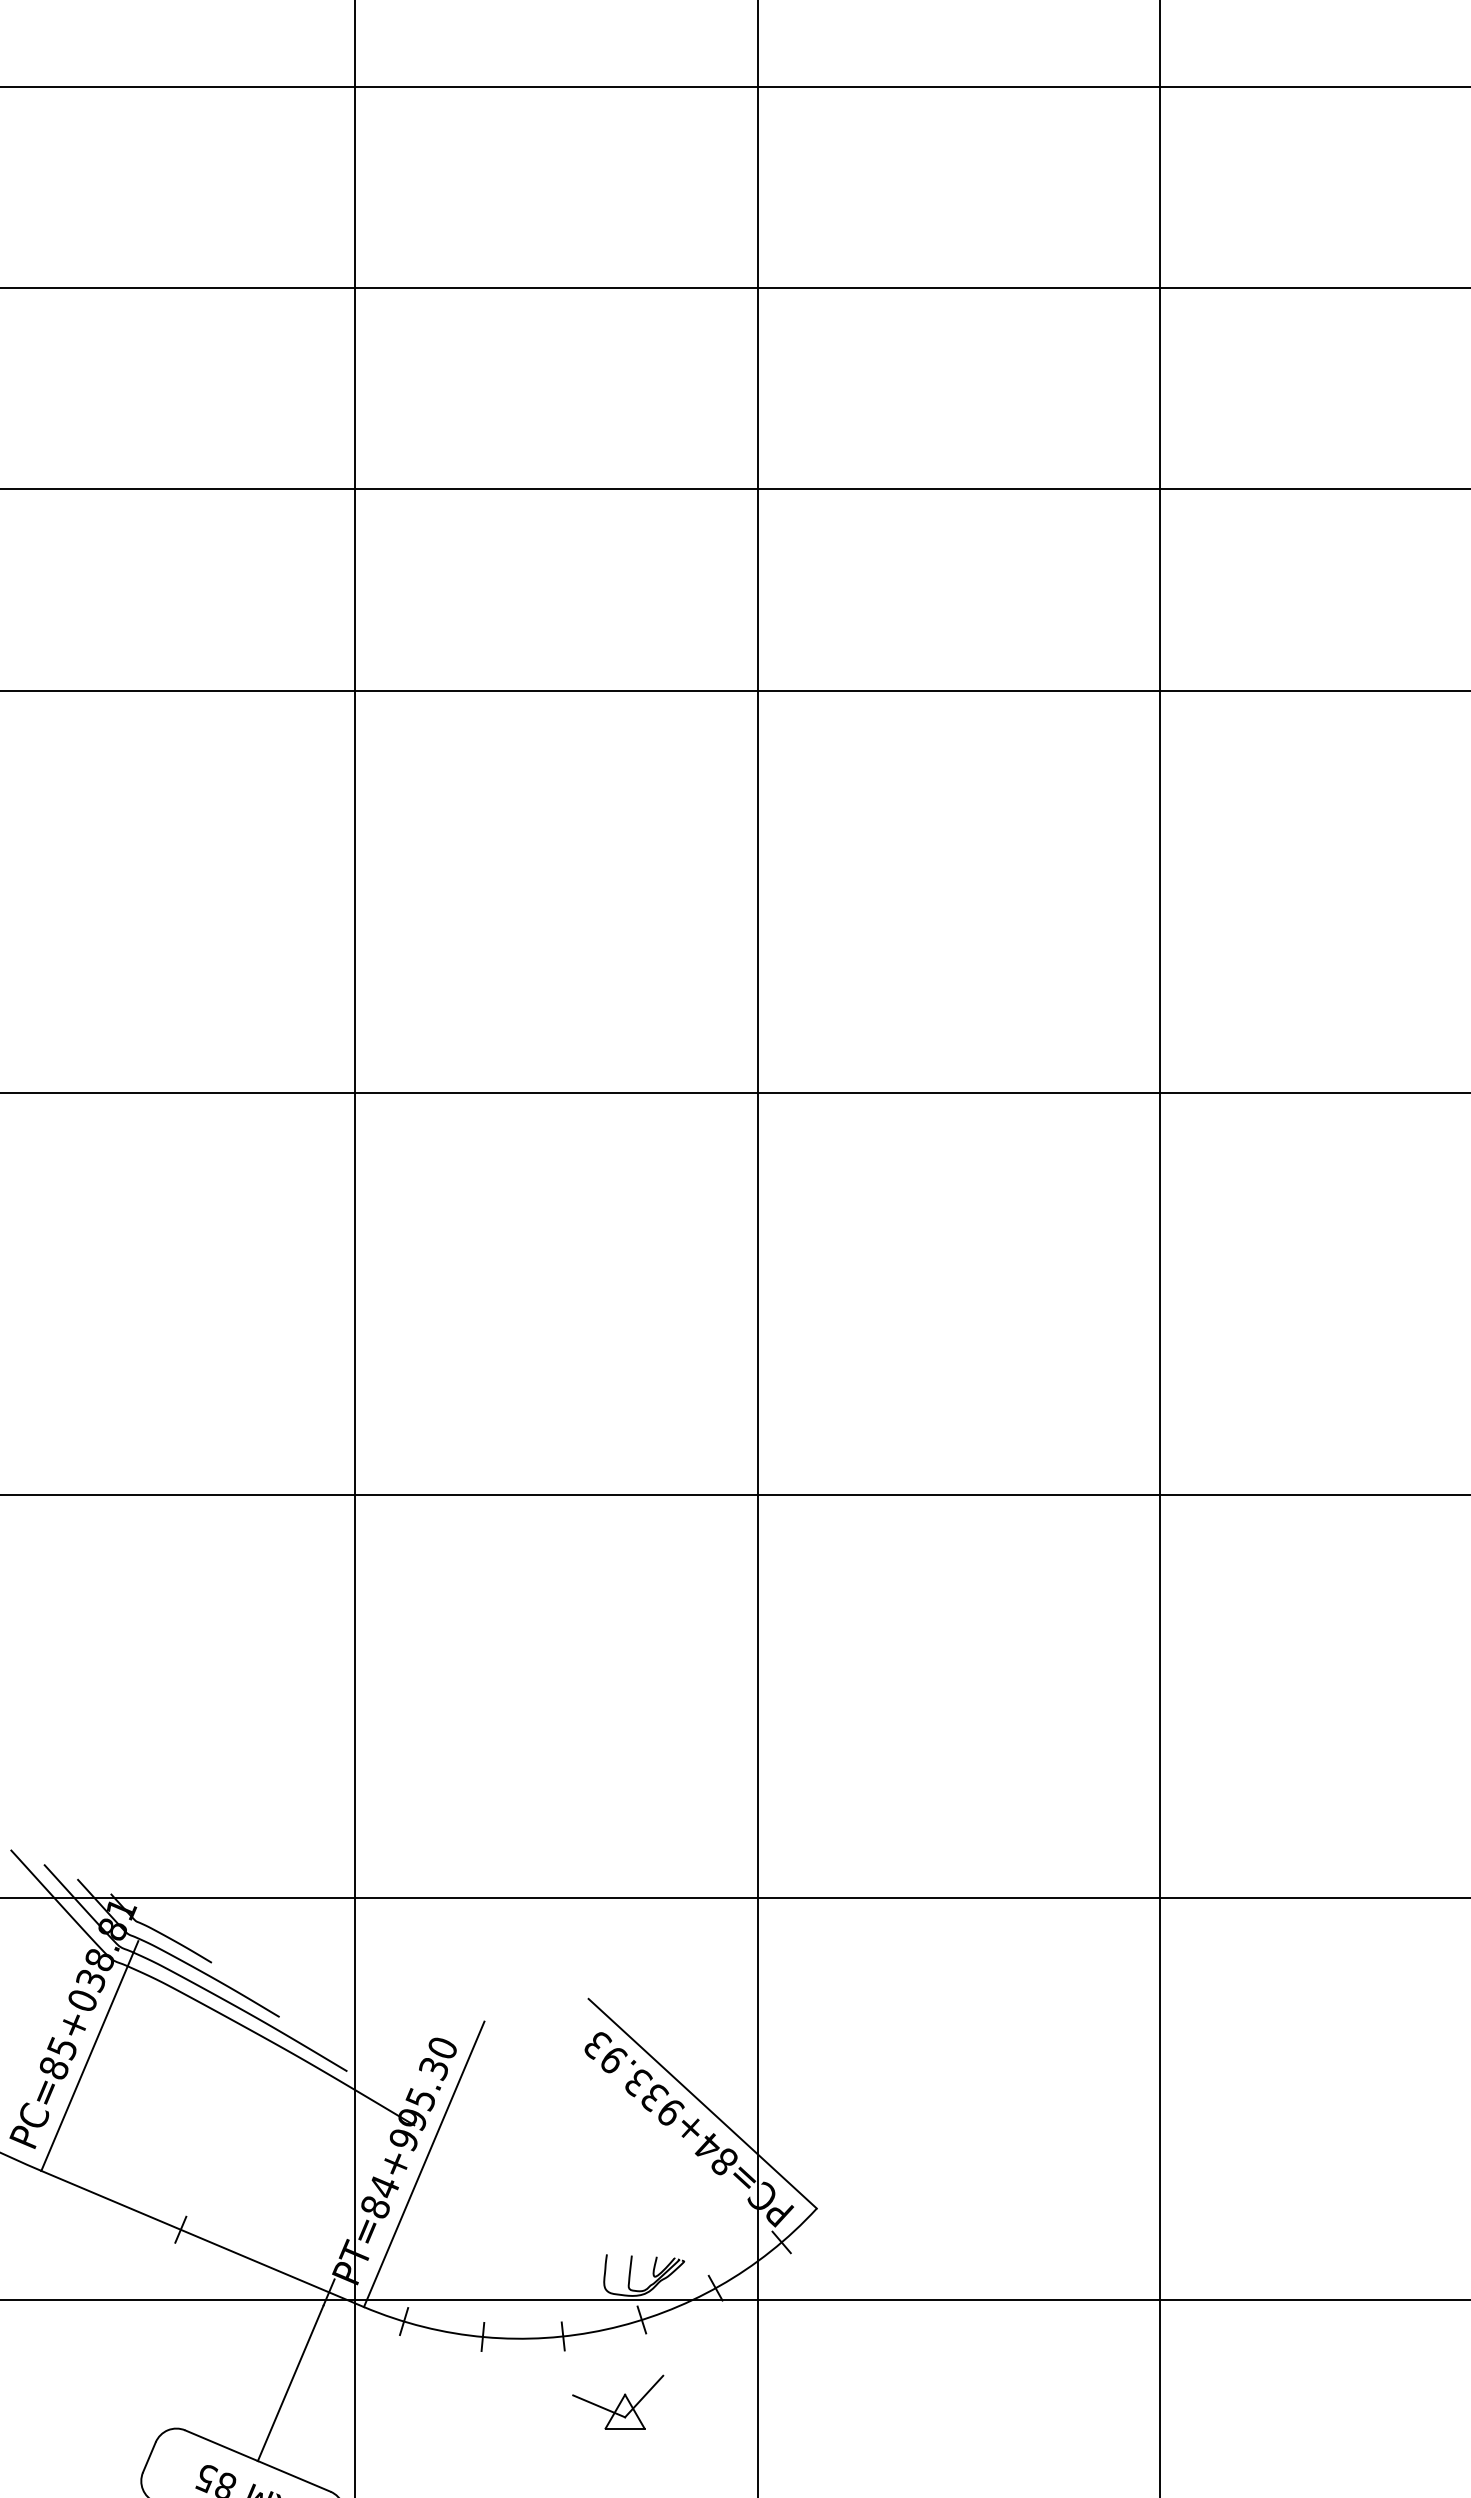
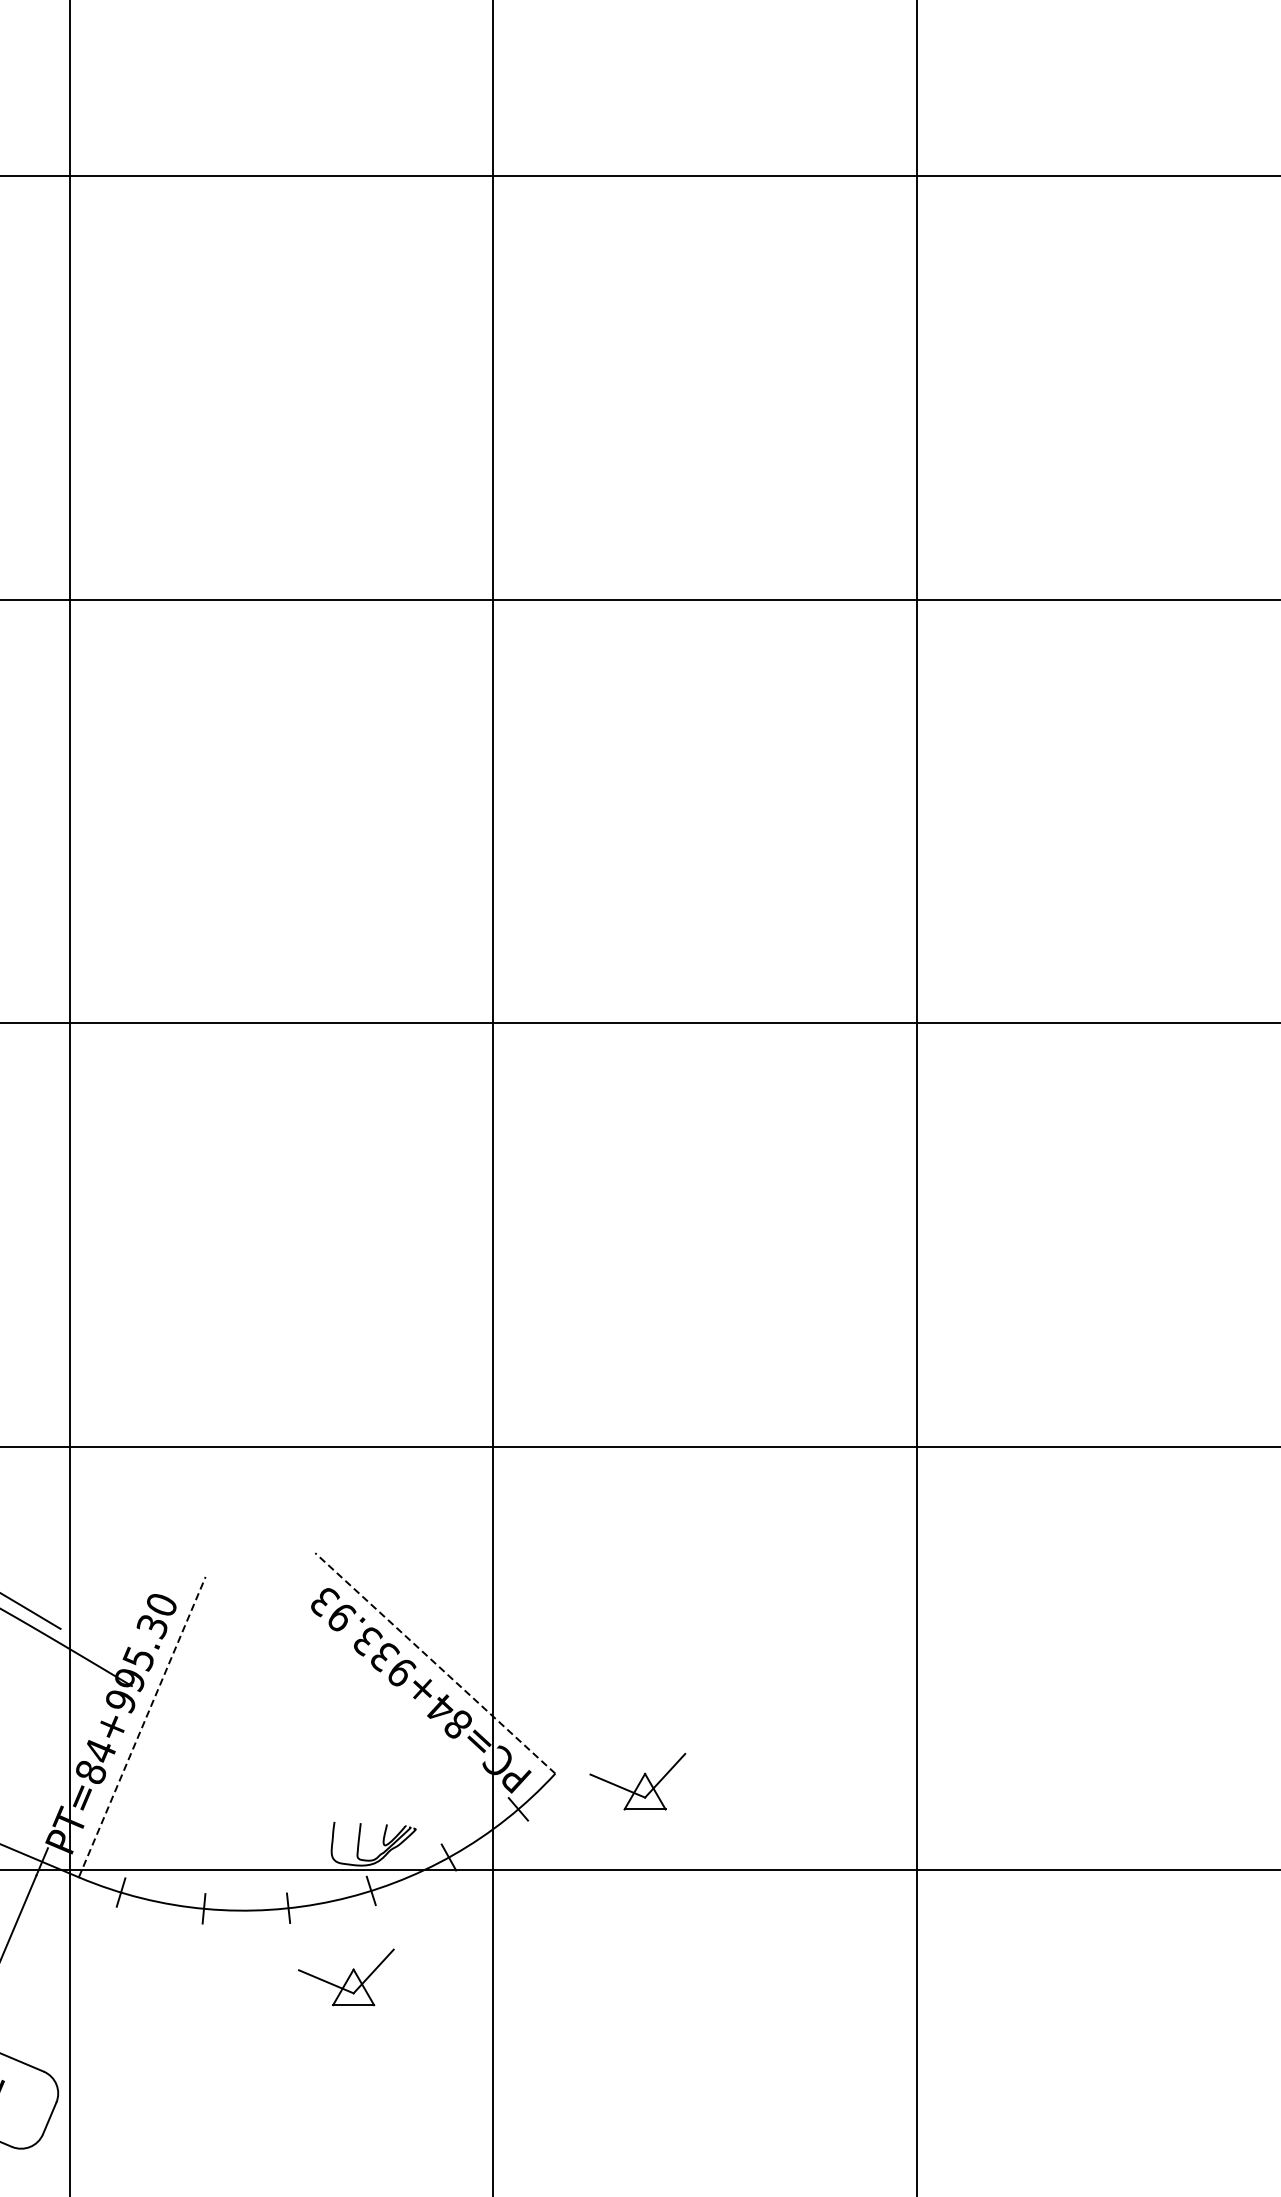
line: (702, 2103) -> (435, 1663), solid -> dashed
line: (424, 2164) -> (142, 1727), solid -> dashed
part: (895, 2215) -> (638, 1780), added

